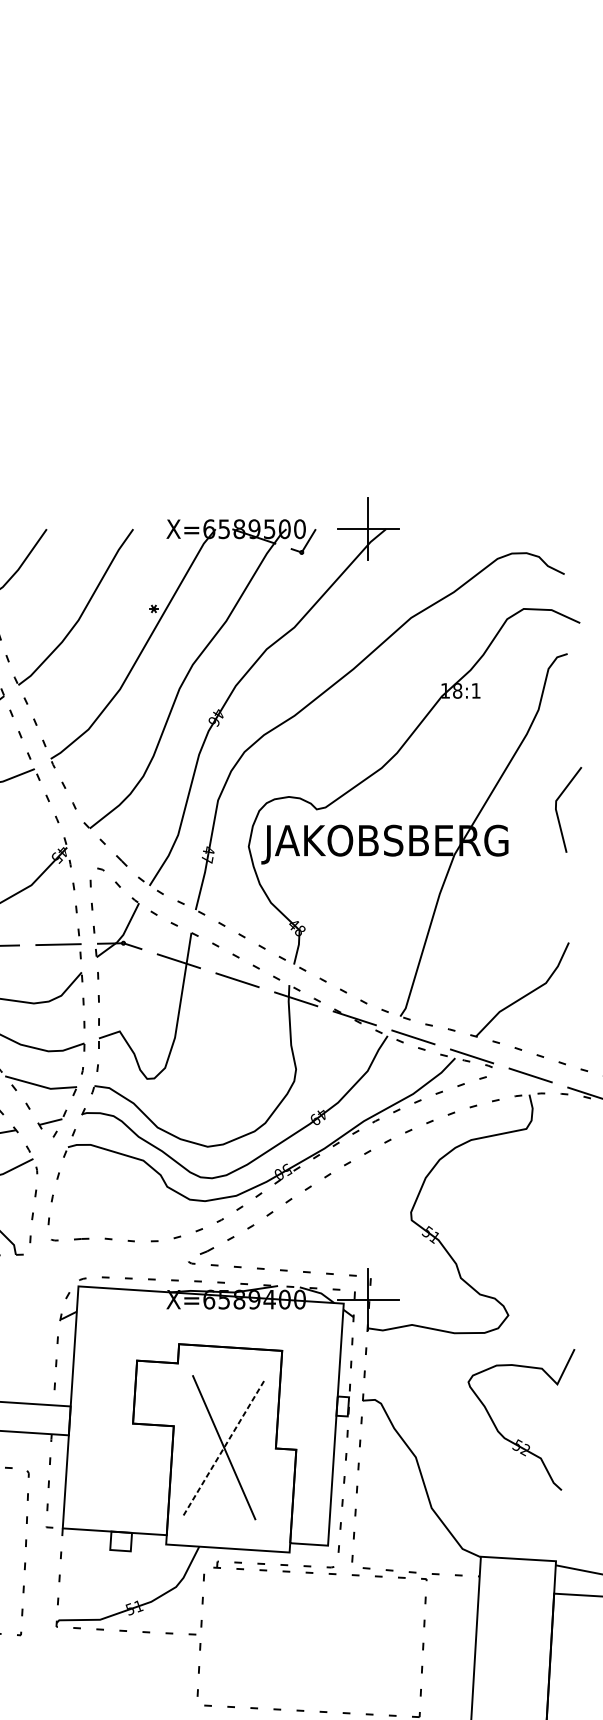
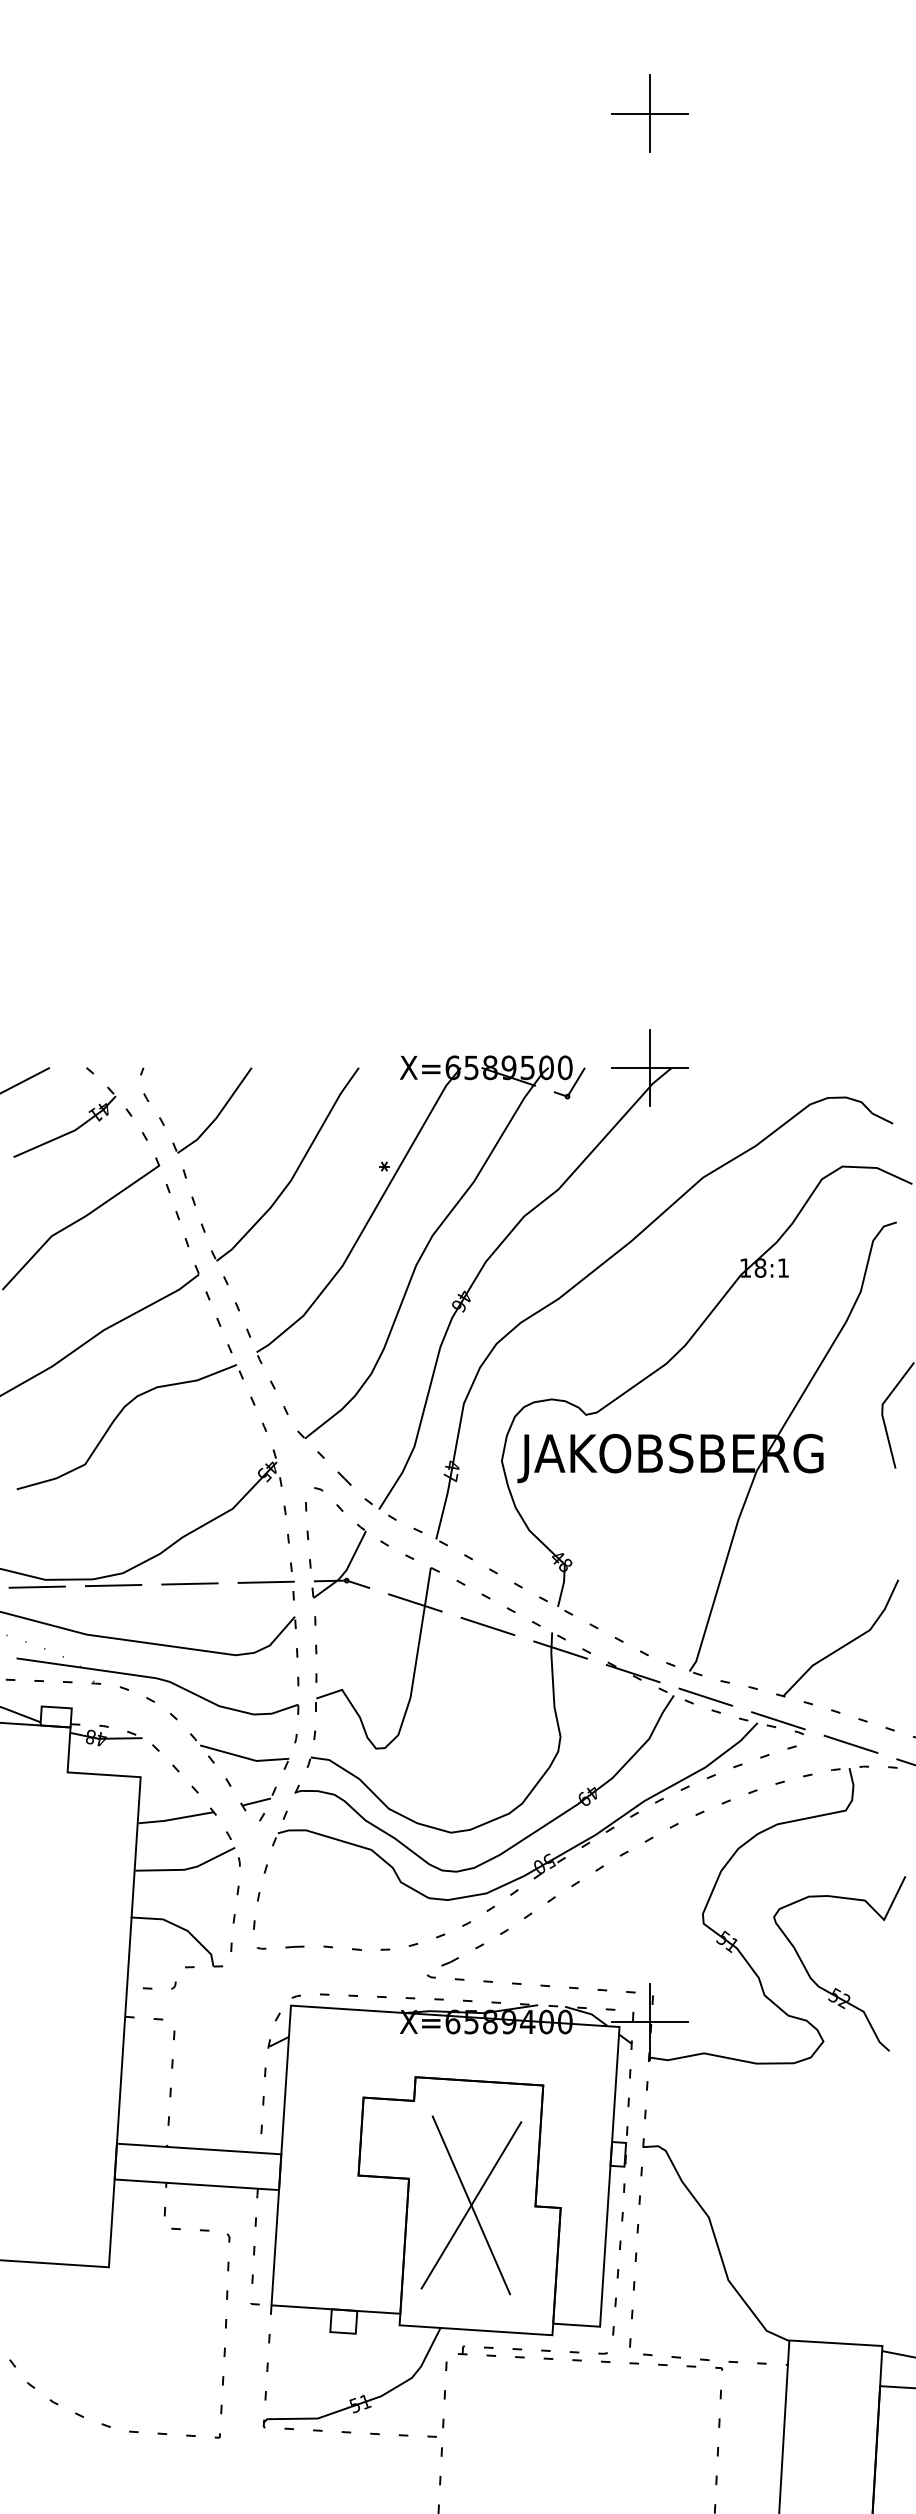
part: (518, 1439) -> (836, 1988), moved
line: (224, 1447) -> (471, 2205), dashed -> solid

